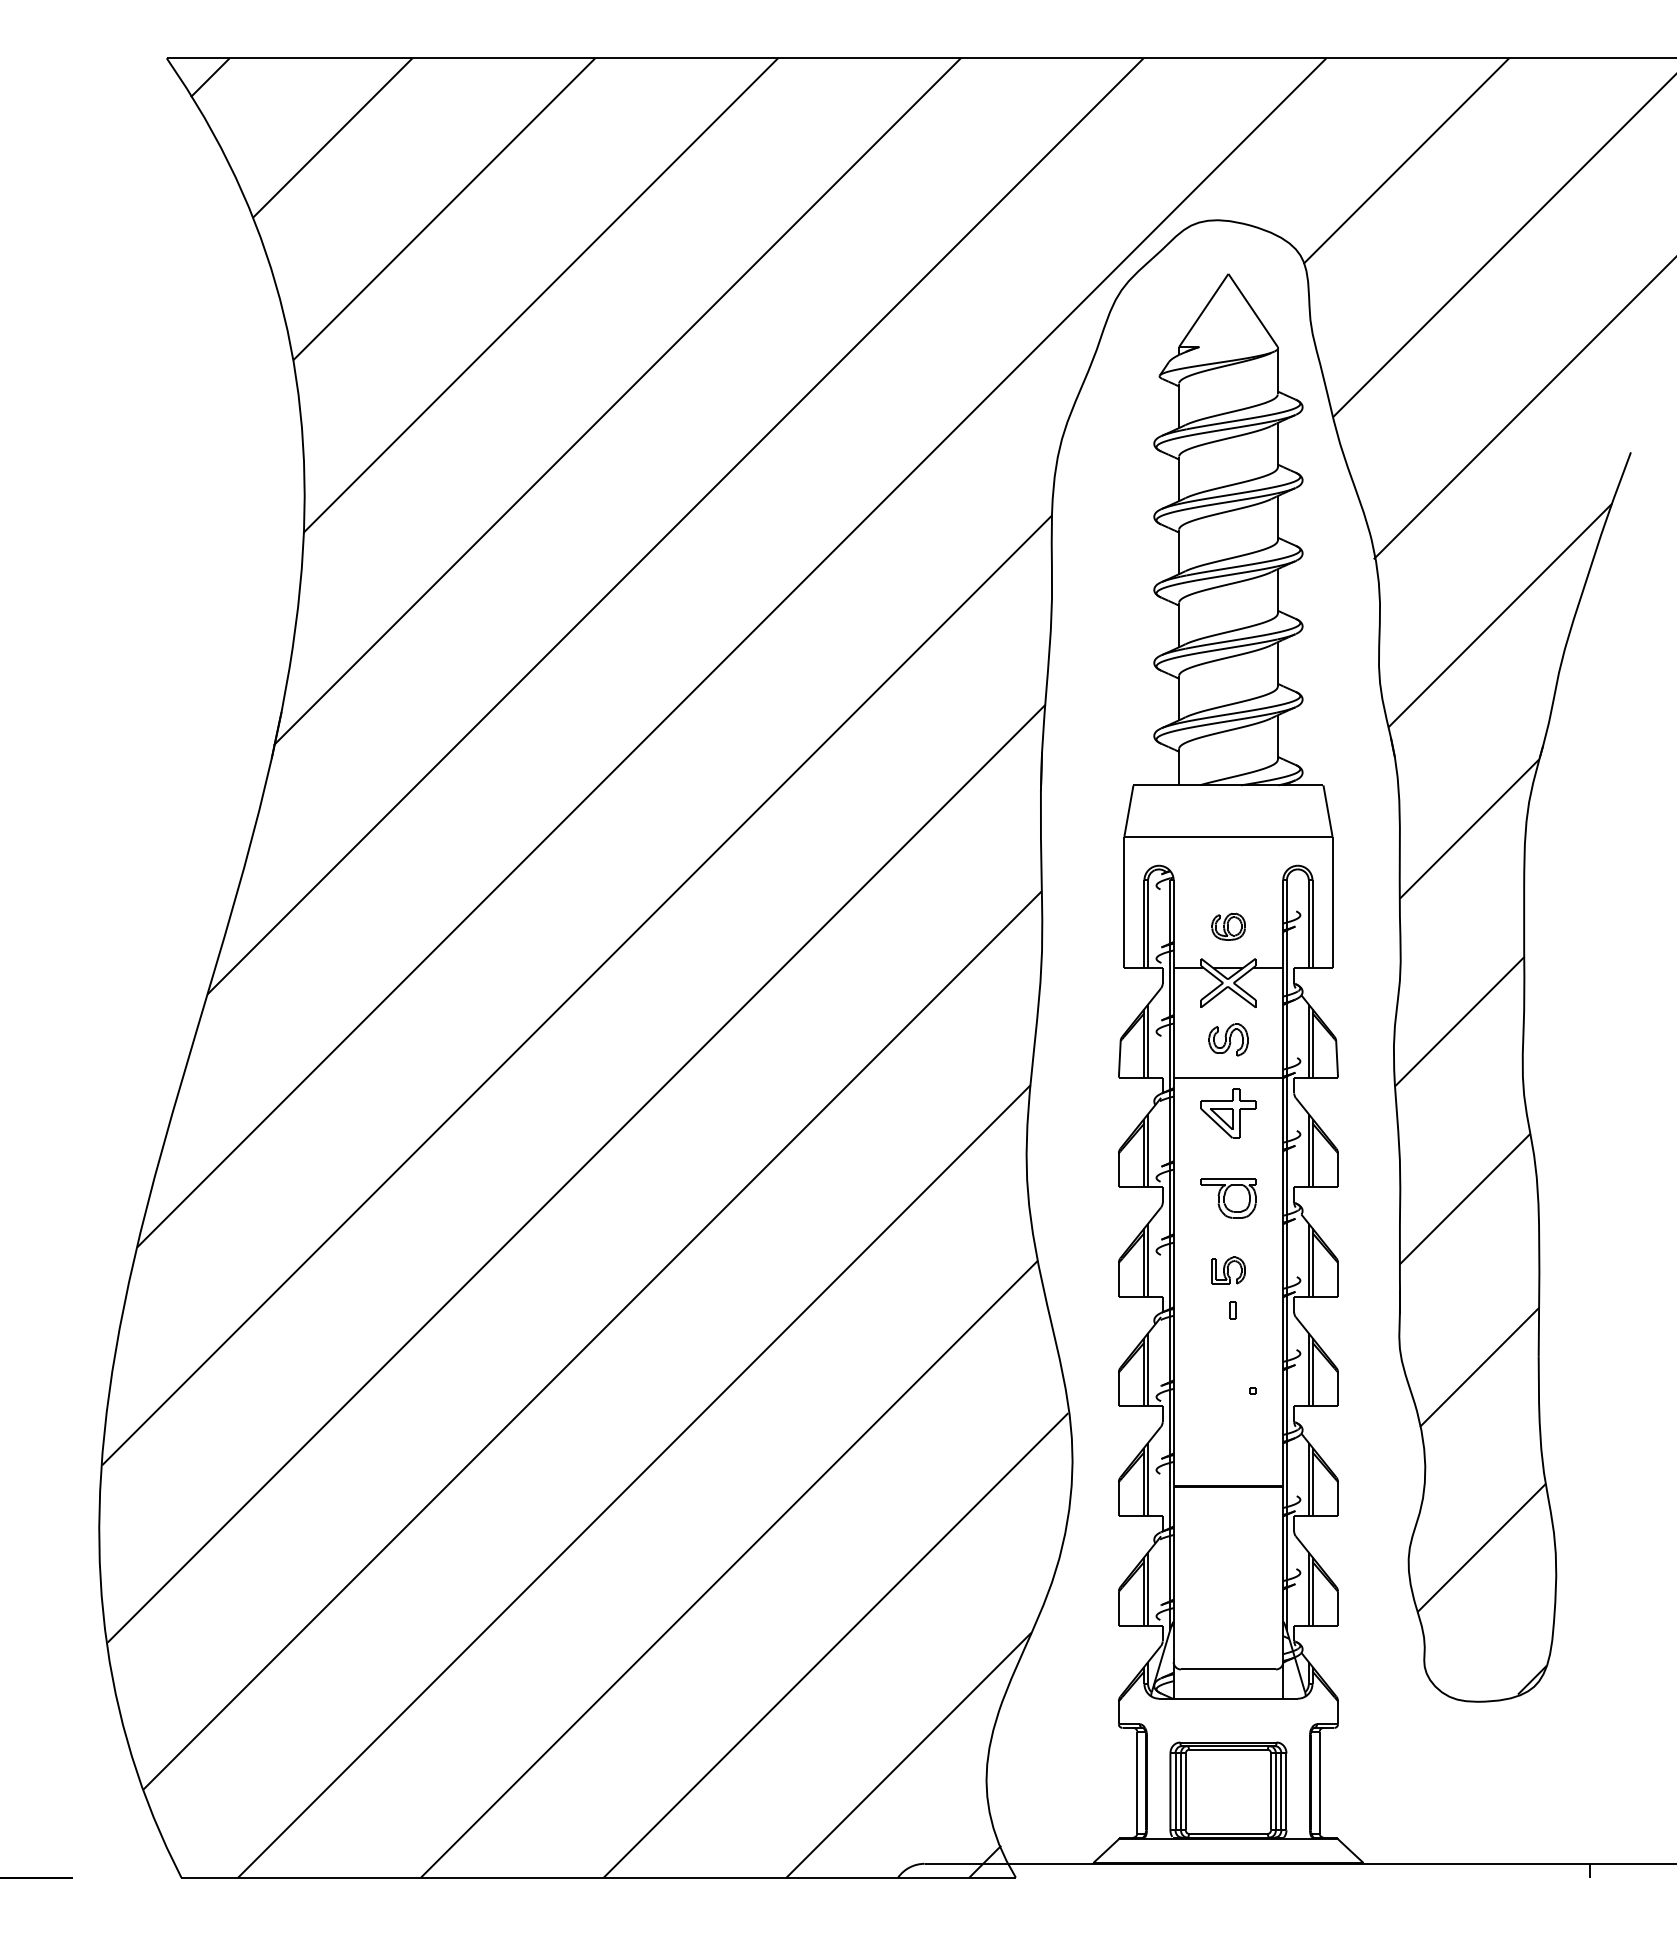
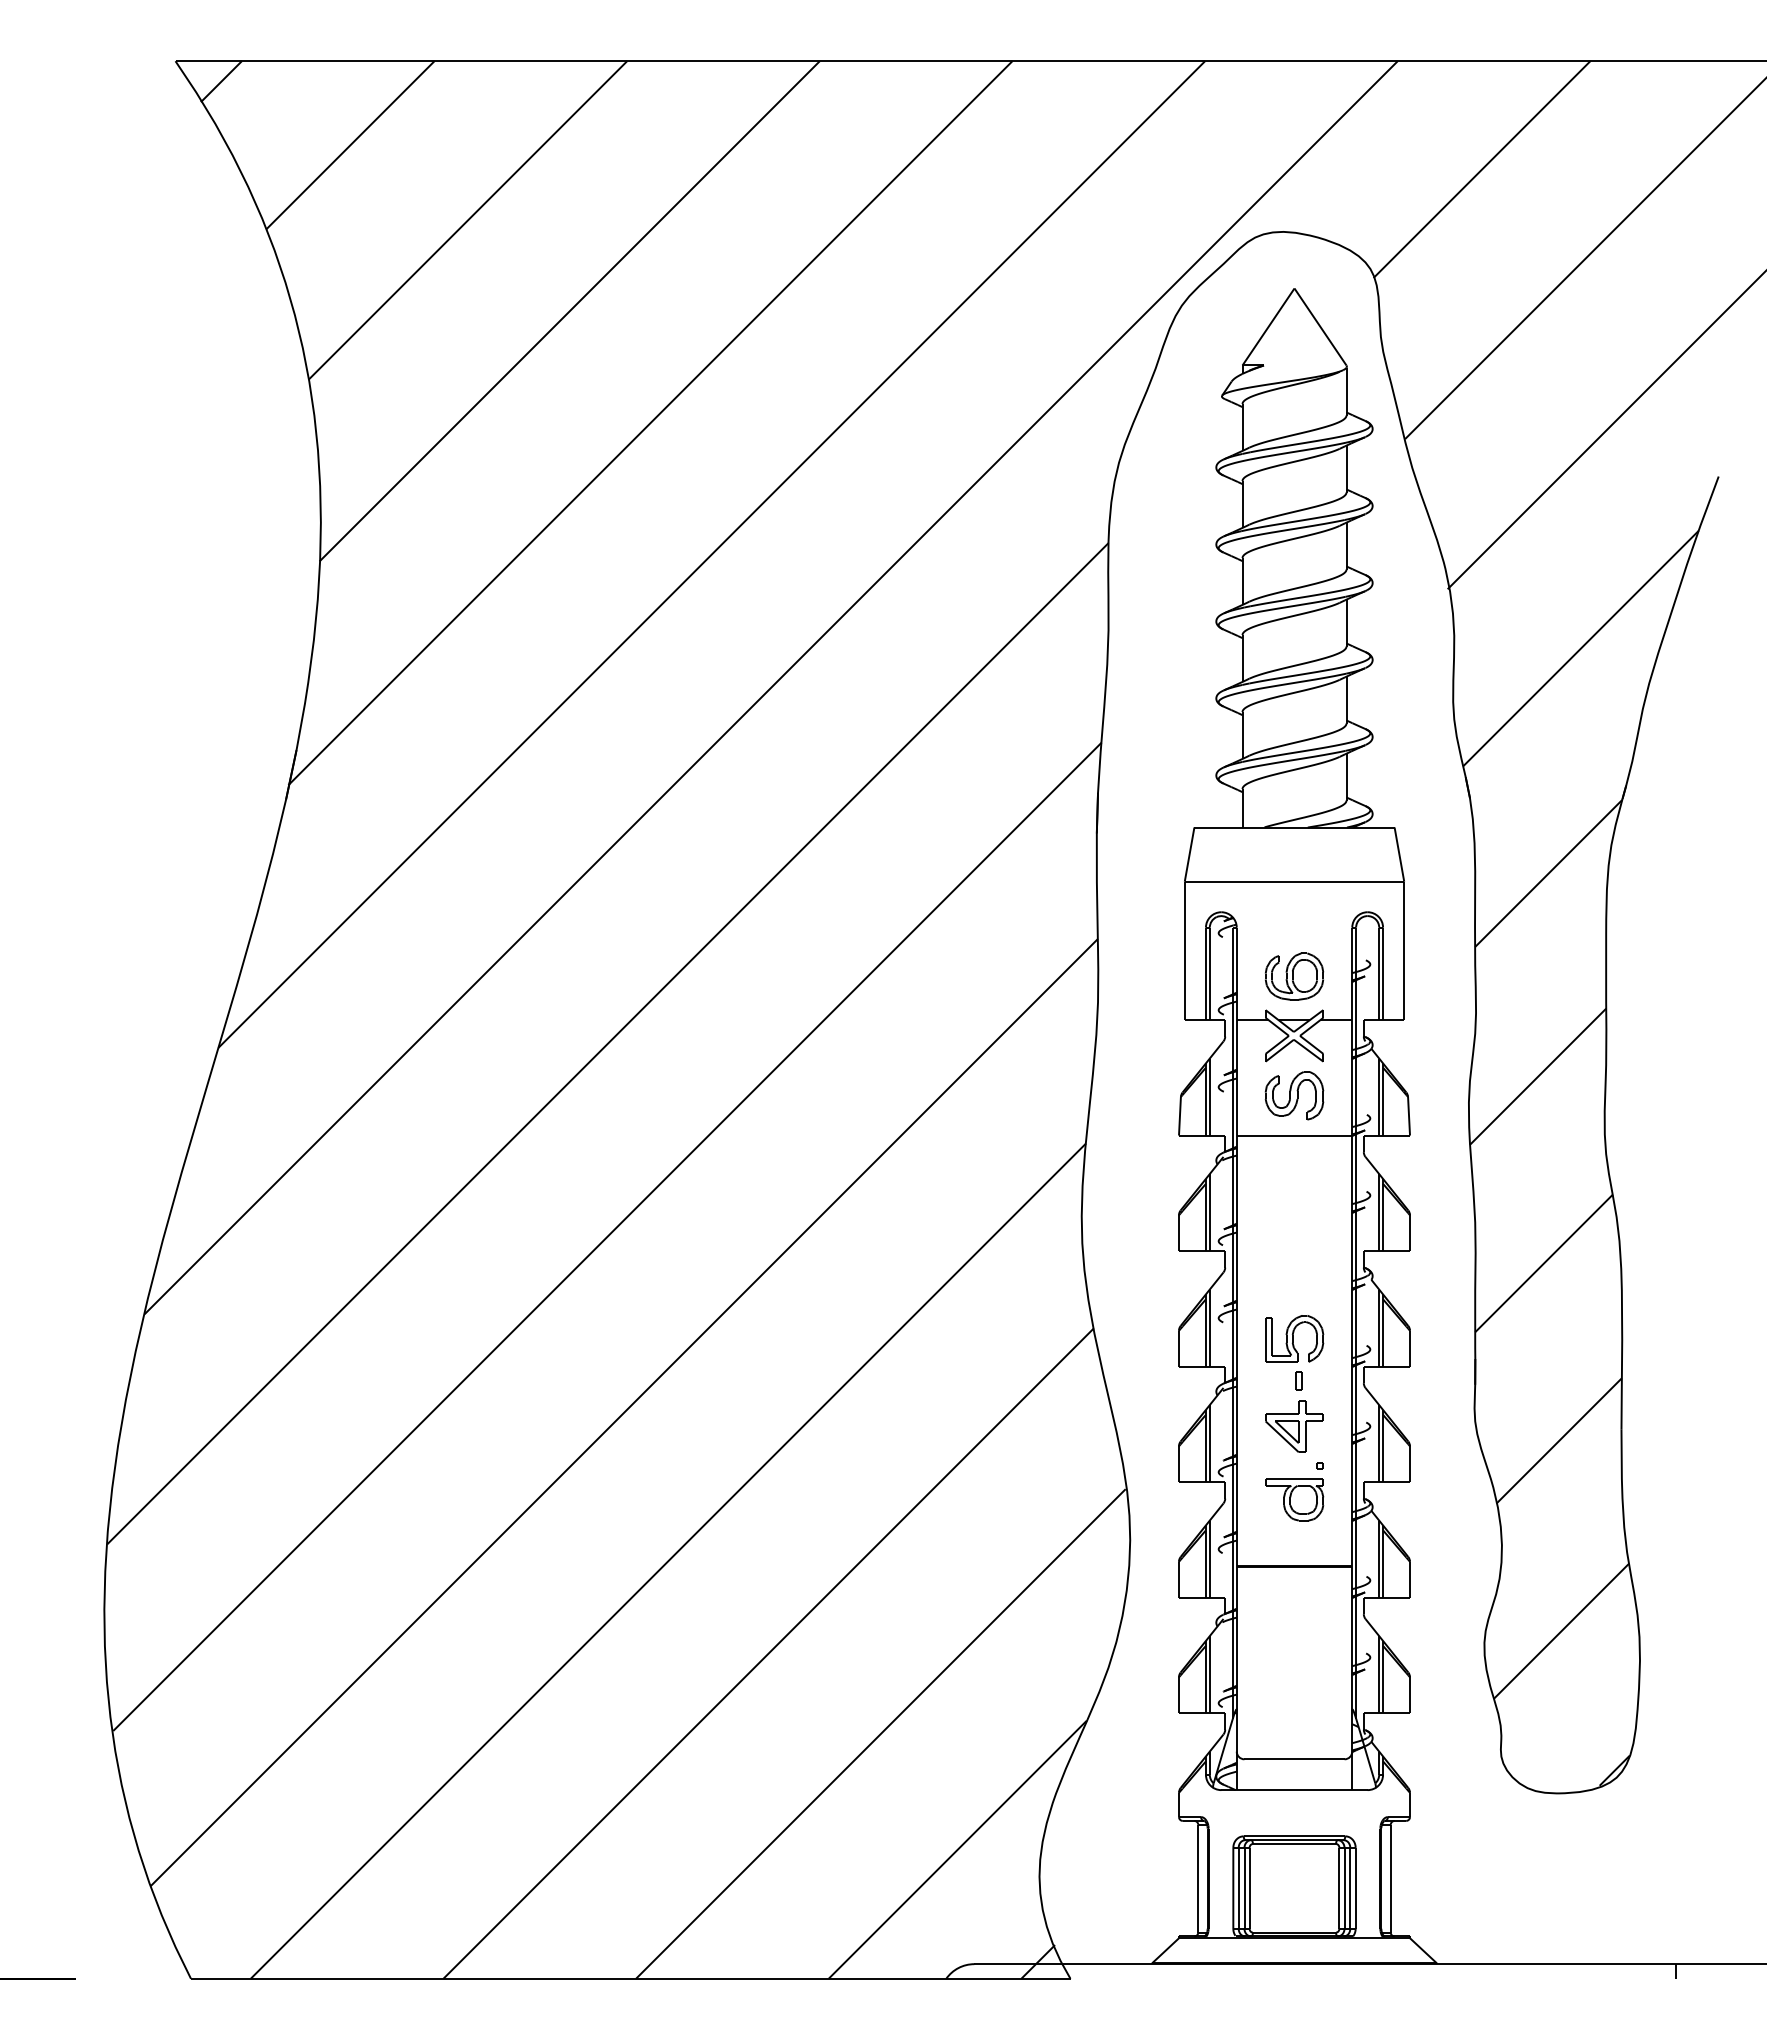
part: (1228, 926) -> (1294, 976), size x1.67
part: (1228, 1039) -> (1294, 1095), size x1.43
part: (1228, 1113) -> (1294, 1426), moved
part: (1228, 1198) -> (1294, 1499), moved
part: (1228, 1270) -> (1294, 1338), size x1.67

